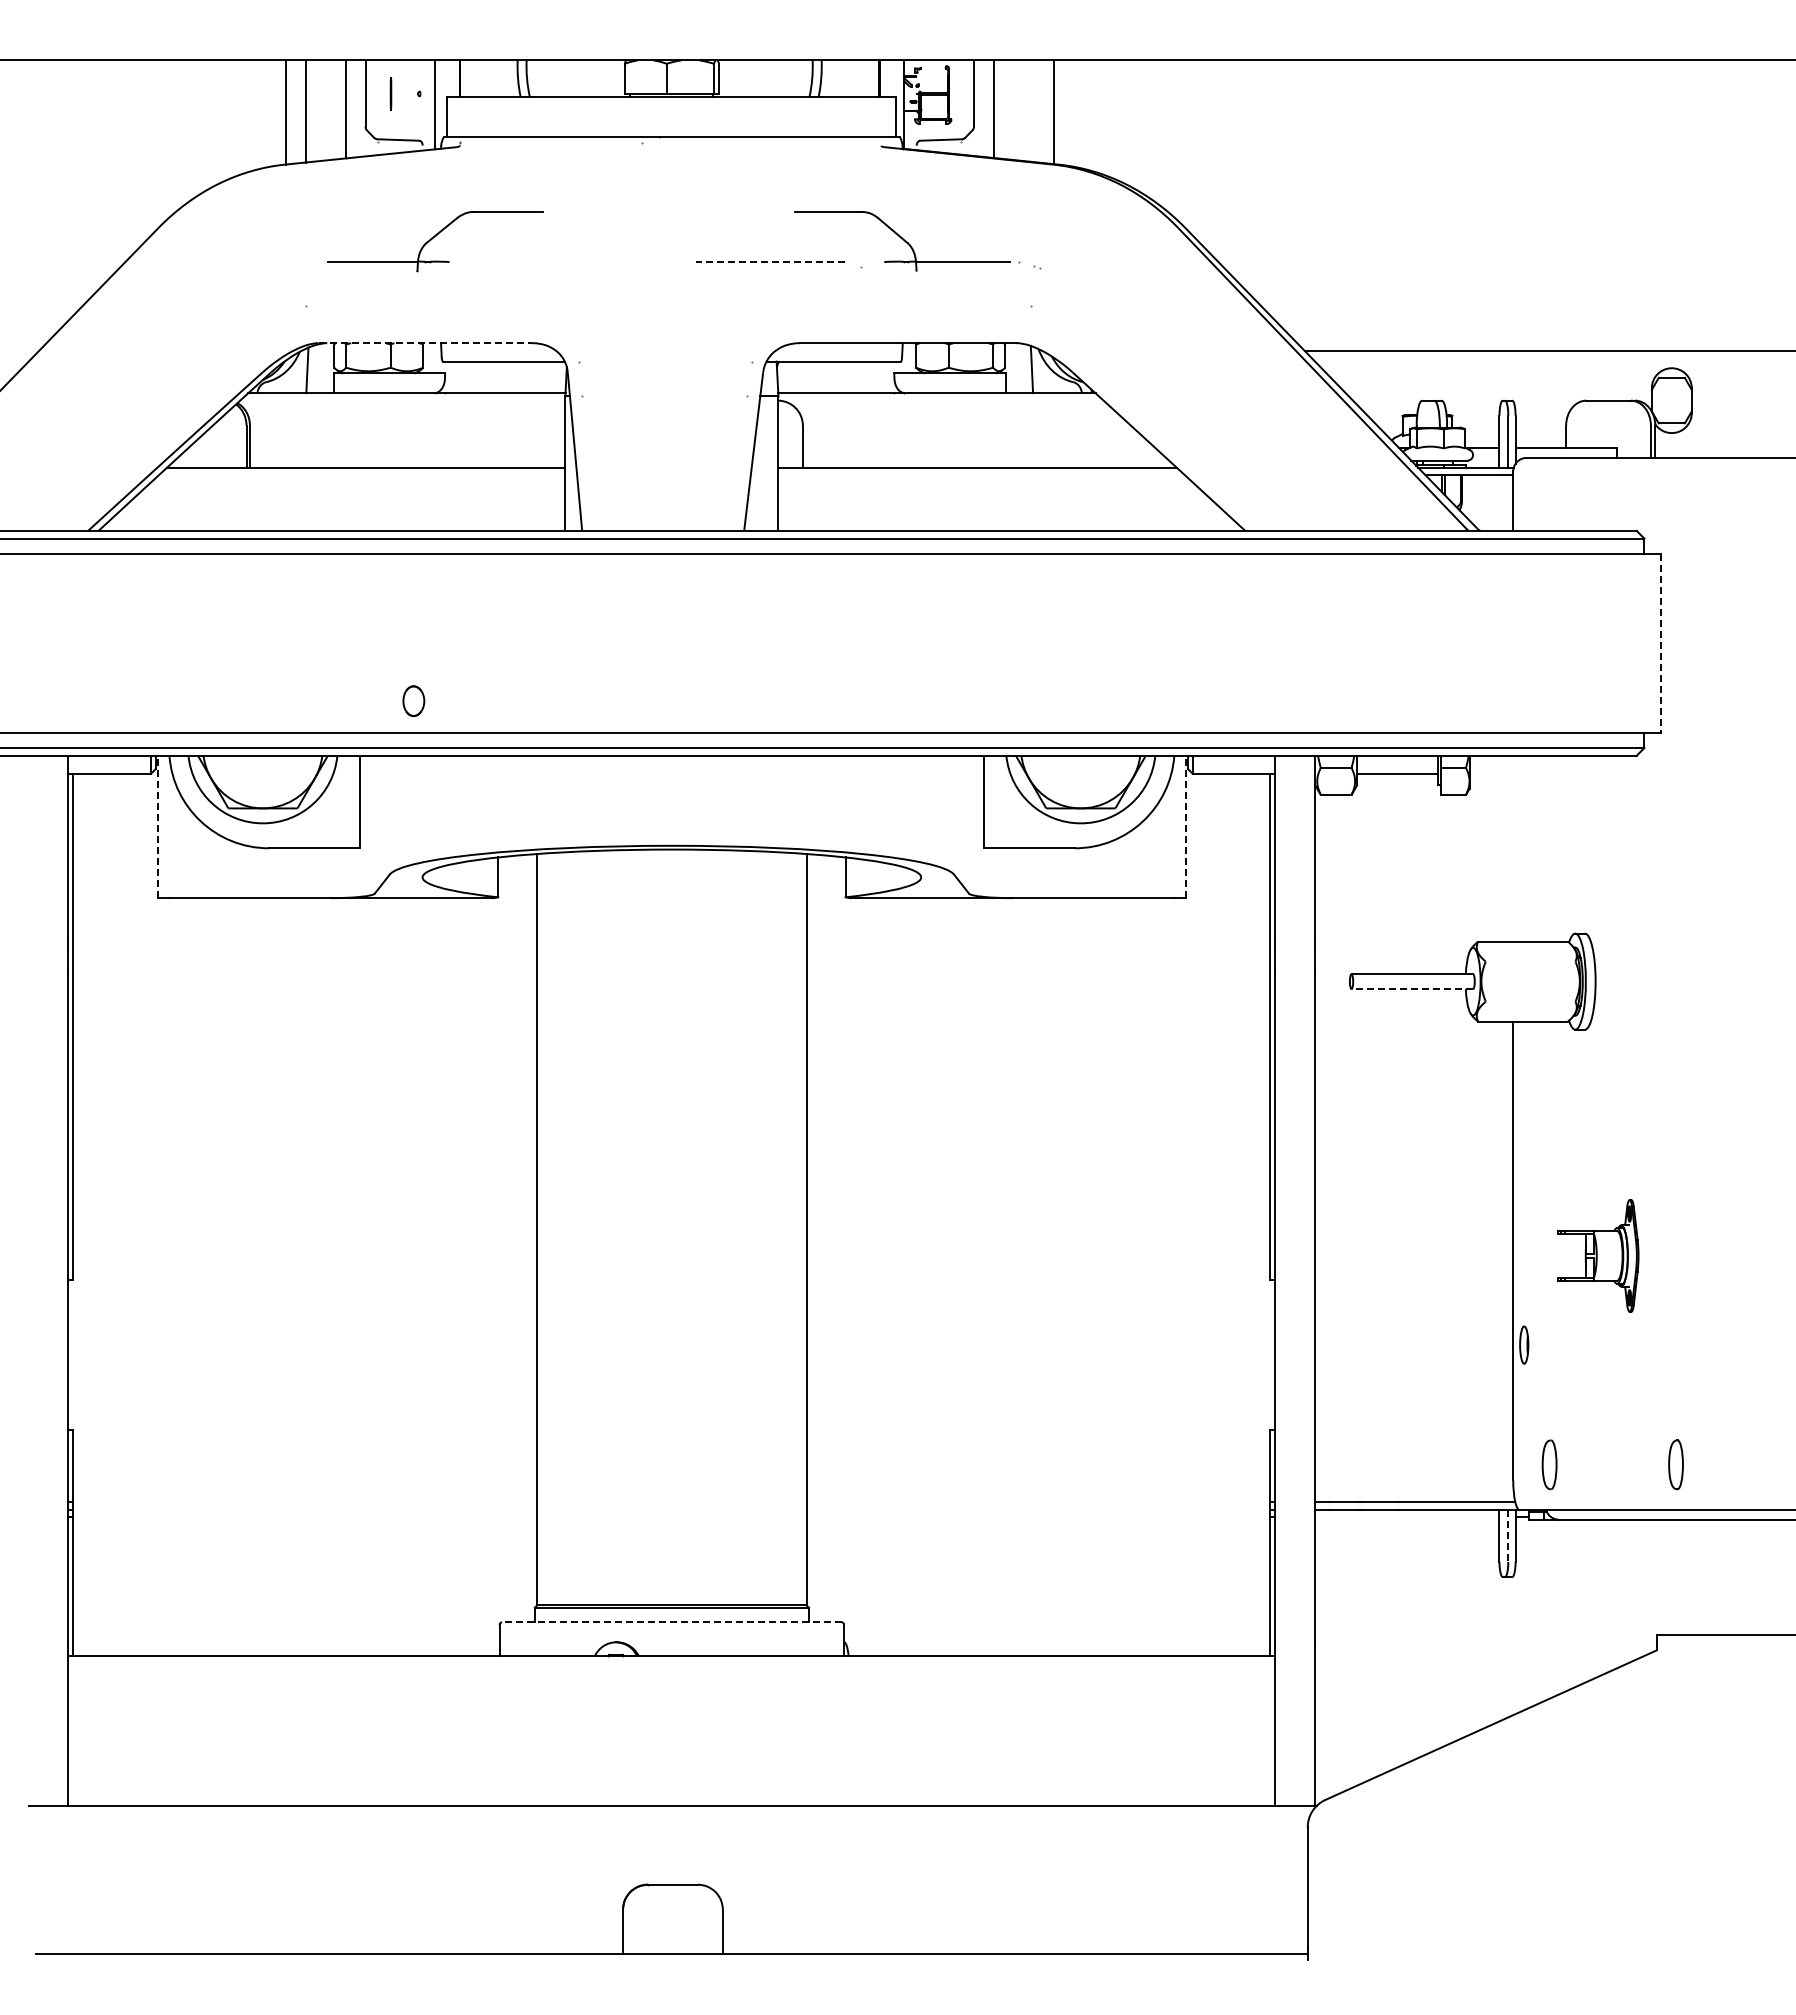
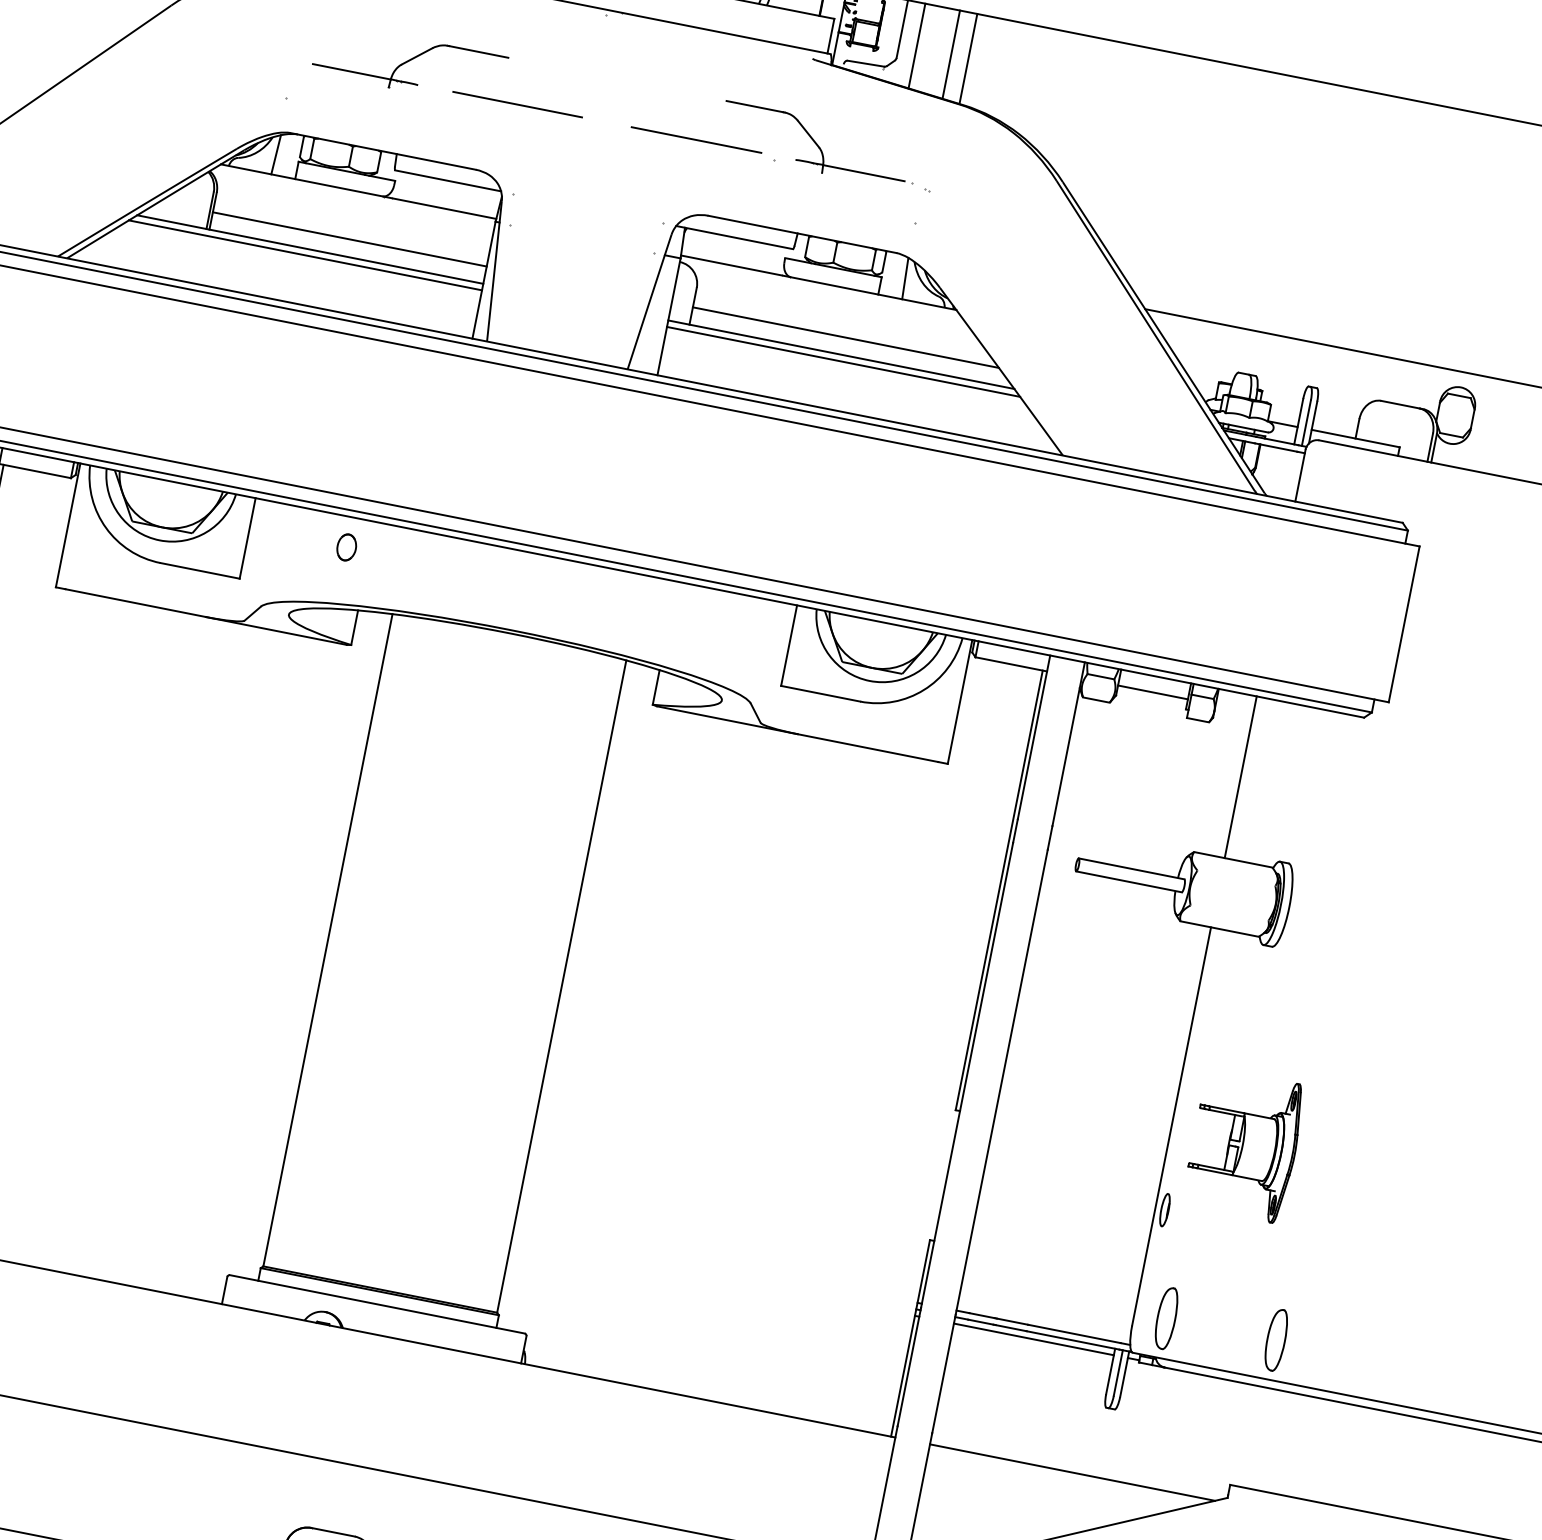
line: (1033, 111) -> (950, 54), added
line: (564, 261) -> (518, 104), added
line: (770, 261) -> (696, 139), dashed -> solid
line: (425, 343) -> (383, 151), dashed -> solid
line: (407, 448) -> (349, 239), added
line: (978, 448) -> (845, 337), added
line: (361, 475) -> (305, 255), added
line: (981, 475) -> (843, 361), added
line: (1660, 643) -> (1403, 624), dashed -> solid
part: (413, 700) -> (346, 546), moved
line: (158, 826) -> (68, 525), dashed -> solid
line: (1185, 826) -> (960, 701), dashed -> solid
line: (1513, 848) -> (1241, 777), added
line: (1412, 989) -> (1129, 882), dashed -> solid
part: (1597, 1255) -> (1243, 1144), size x1.43
part: (1549, 1464) -> (1166, 1318), size x1.43
part: (1675, 1464) -> (1275, 1339), size x1.43
line: (1407, 1517) -> (1033, 1339), added
line: (1508, 1536) -> (1118, 1373), dashed -> solid
line: (671, 1622) -> (376, 1304), dashed -> solid
line: (1479, 1656) -> (1072, 1472), added

